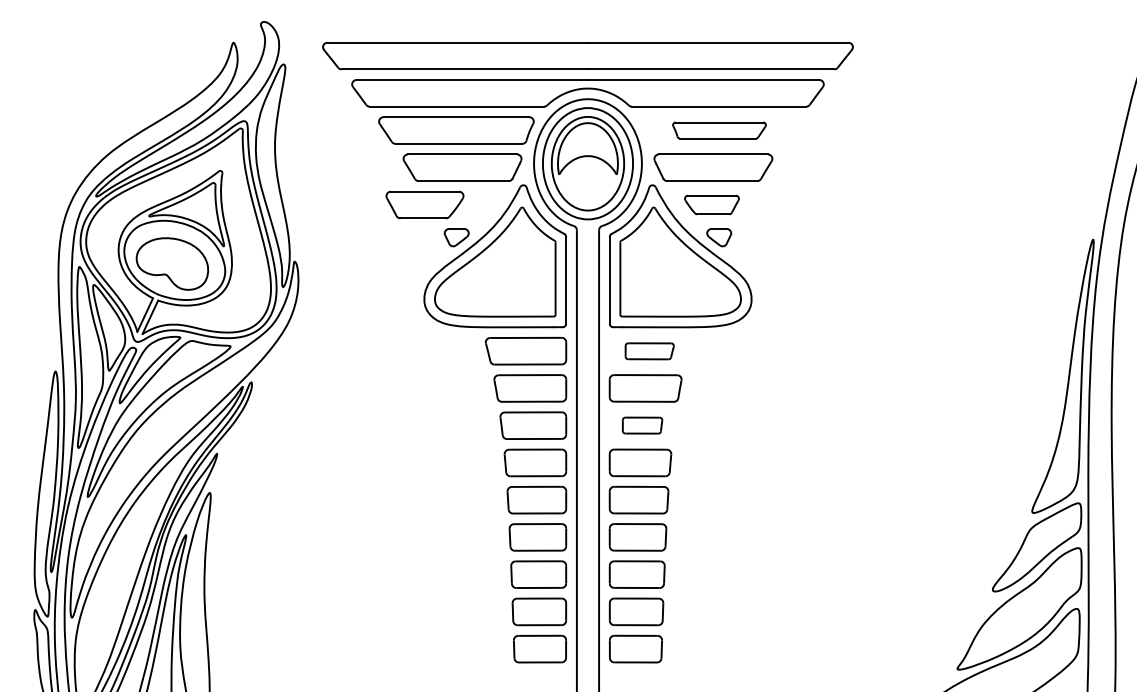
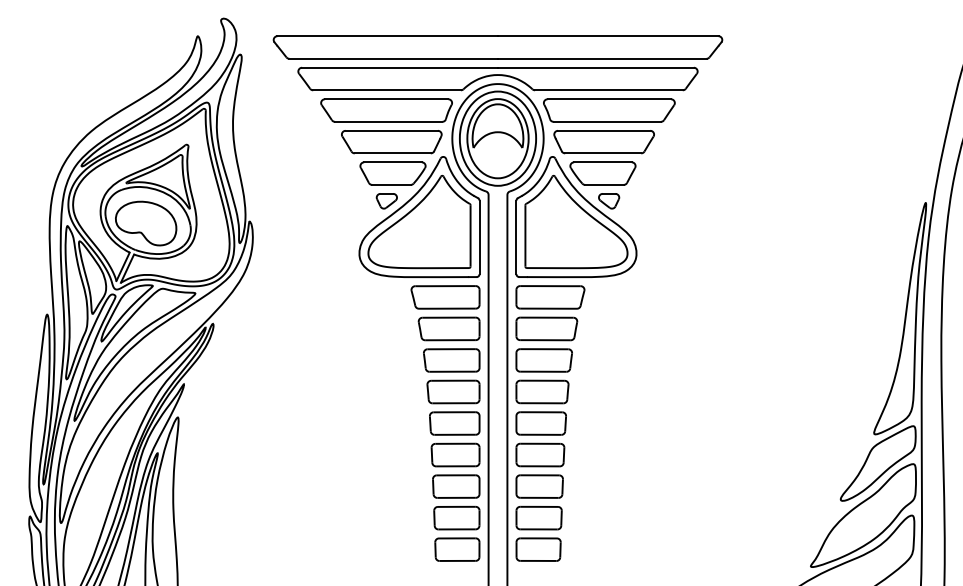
part: (719, 130) -> (609, 110), size x1.67
part: (424, 204) -> (392, 173), moved
part: (711, 204) -> (602, 173), size x1.43
part: (649, 351) -> (550, 297), size x1.67
part: (642, 425) -> (544, 360), size x1.67

